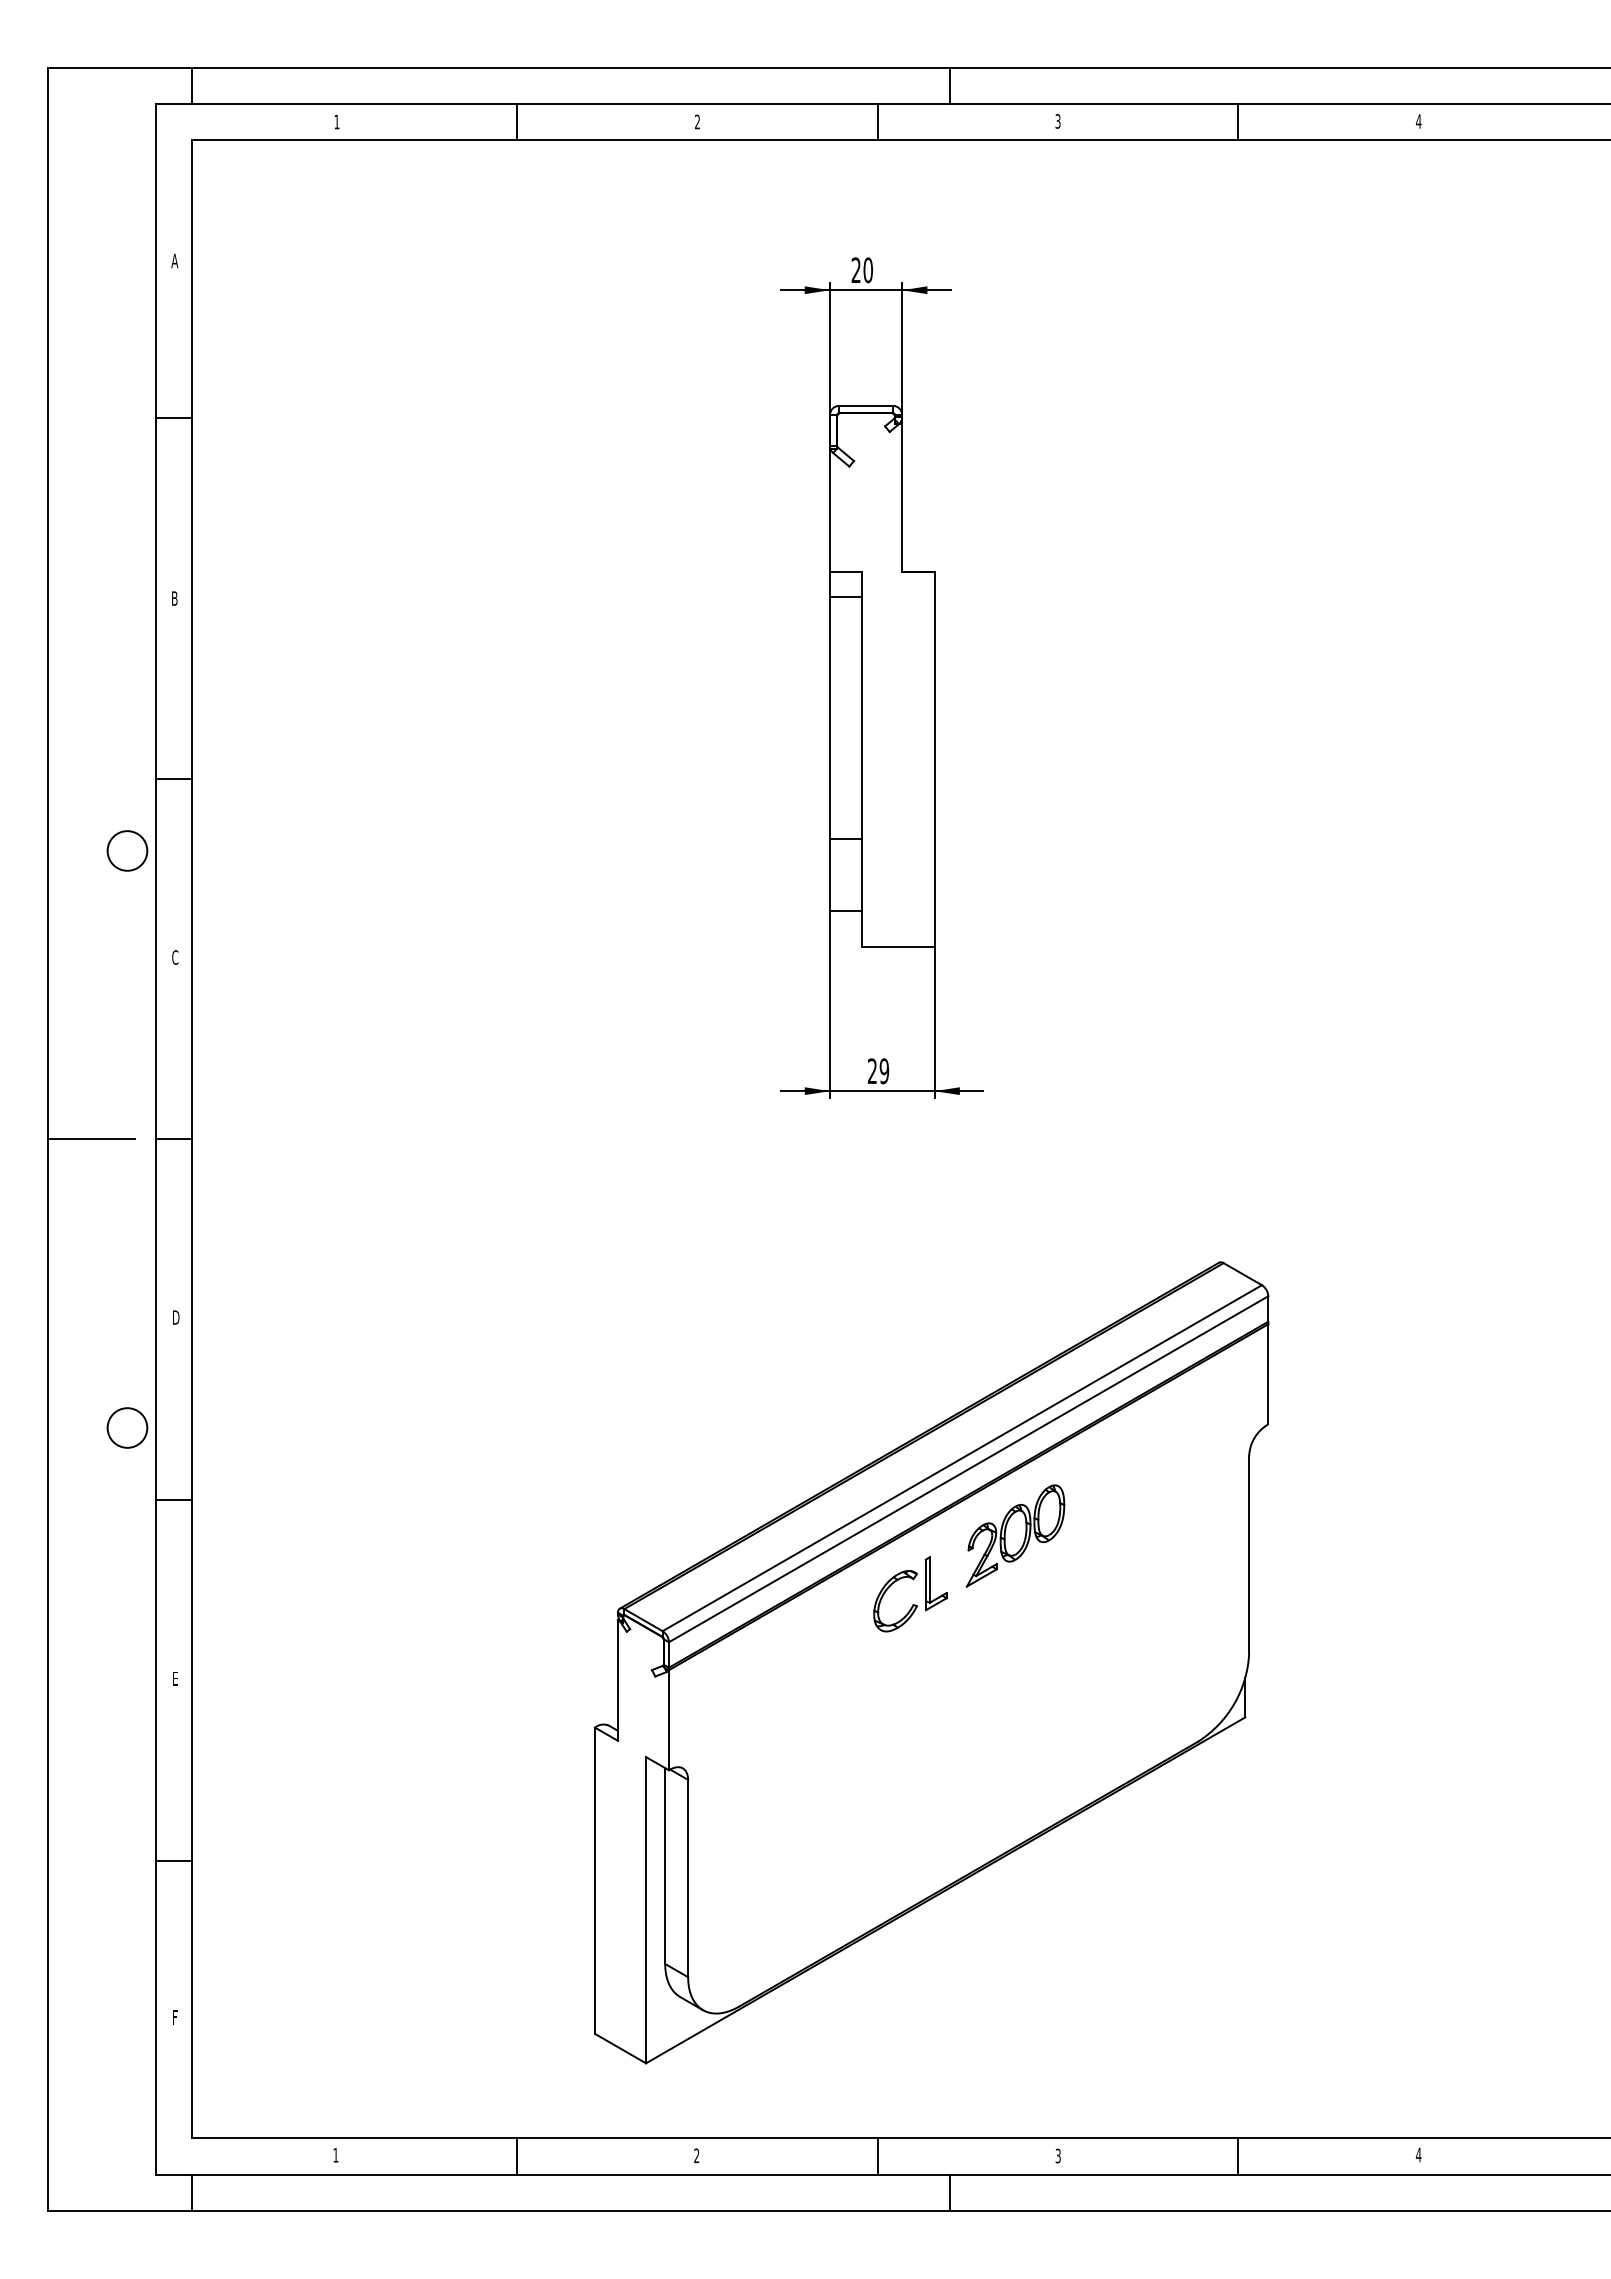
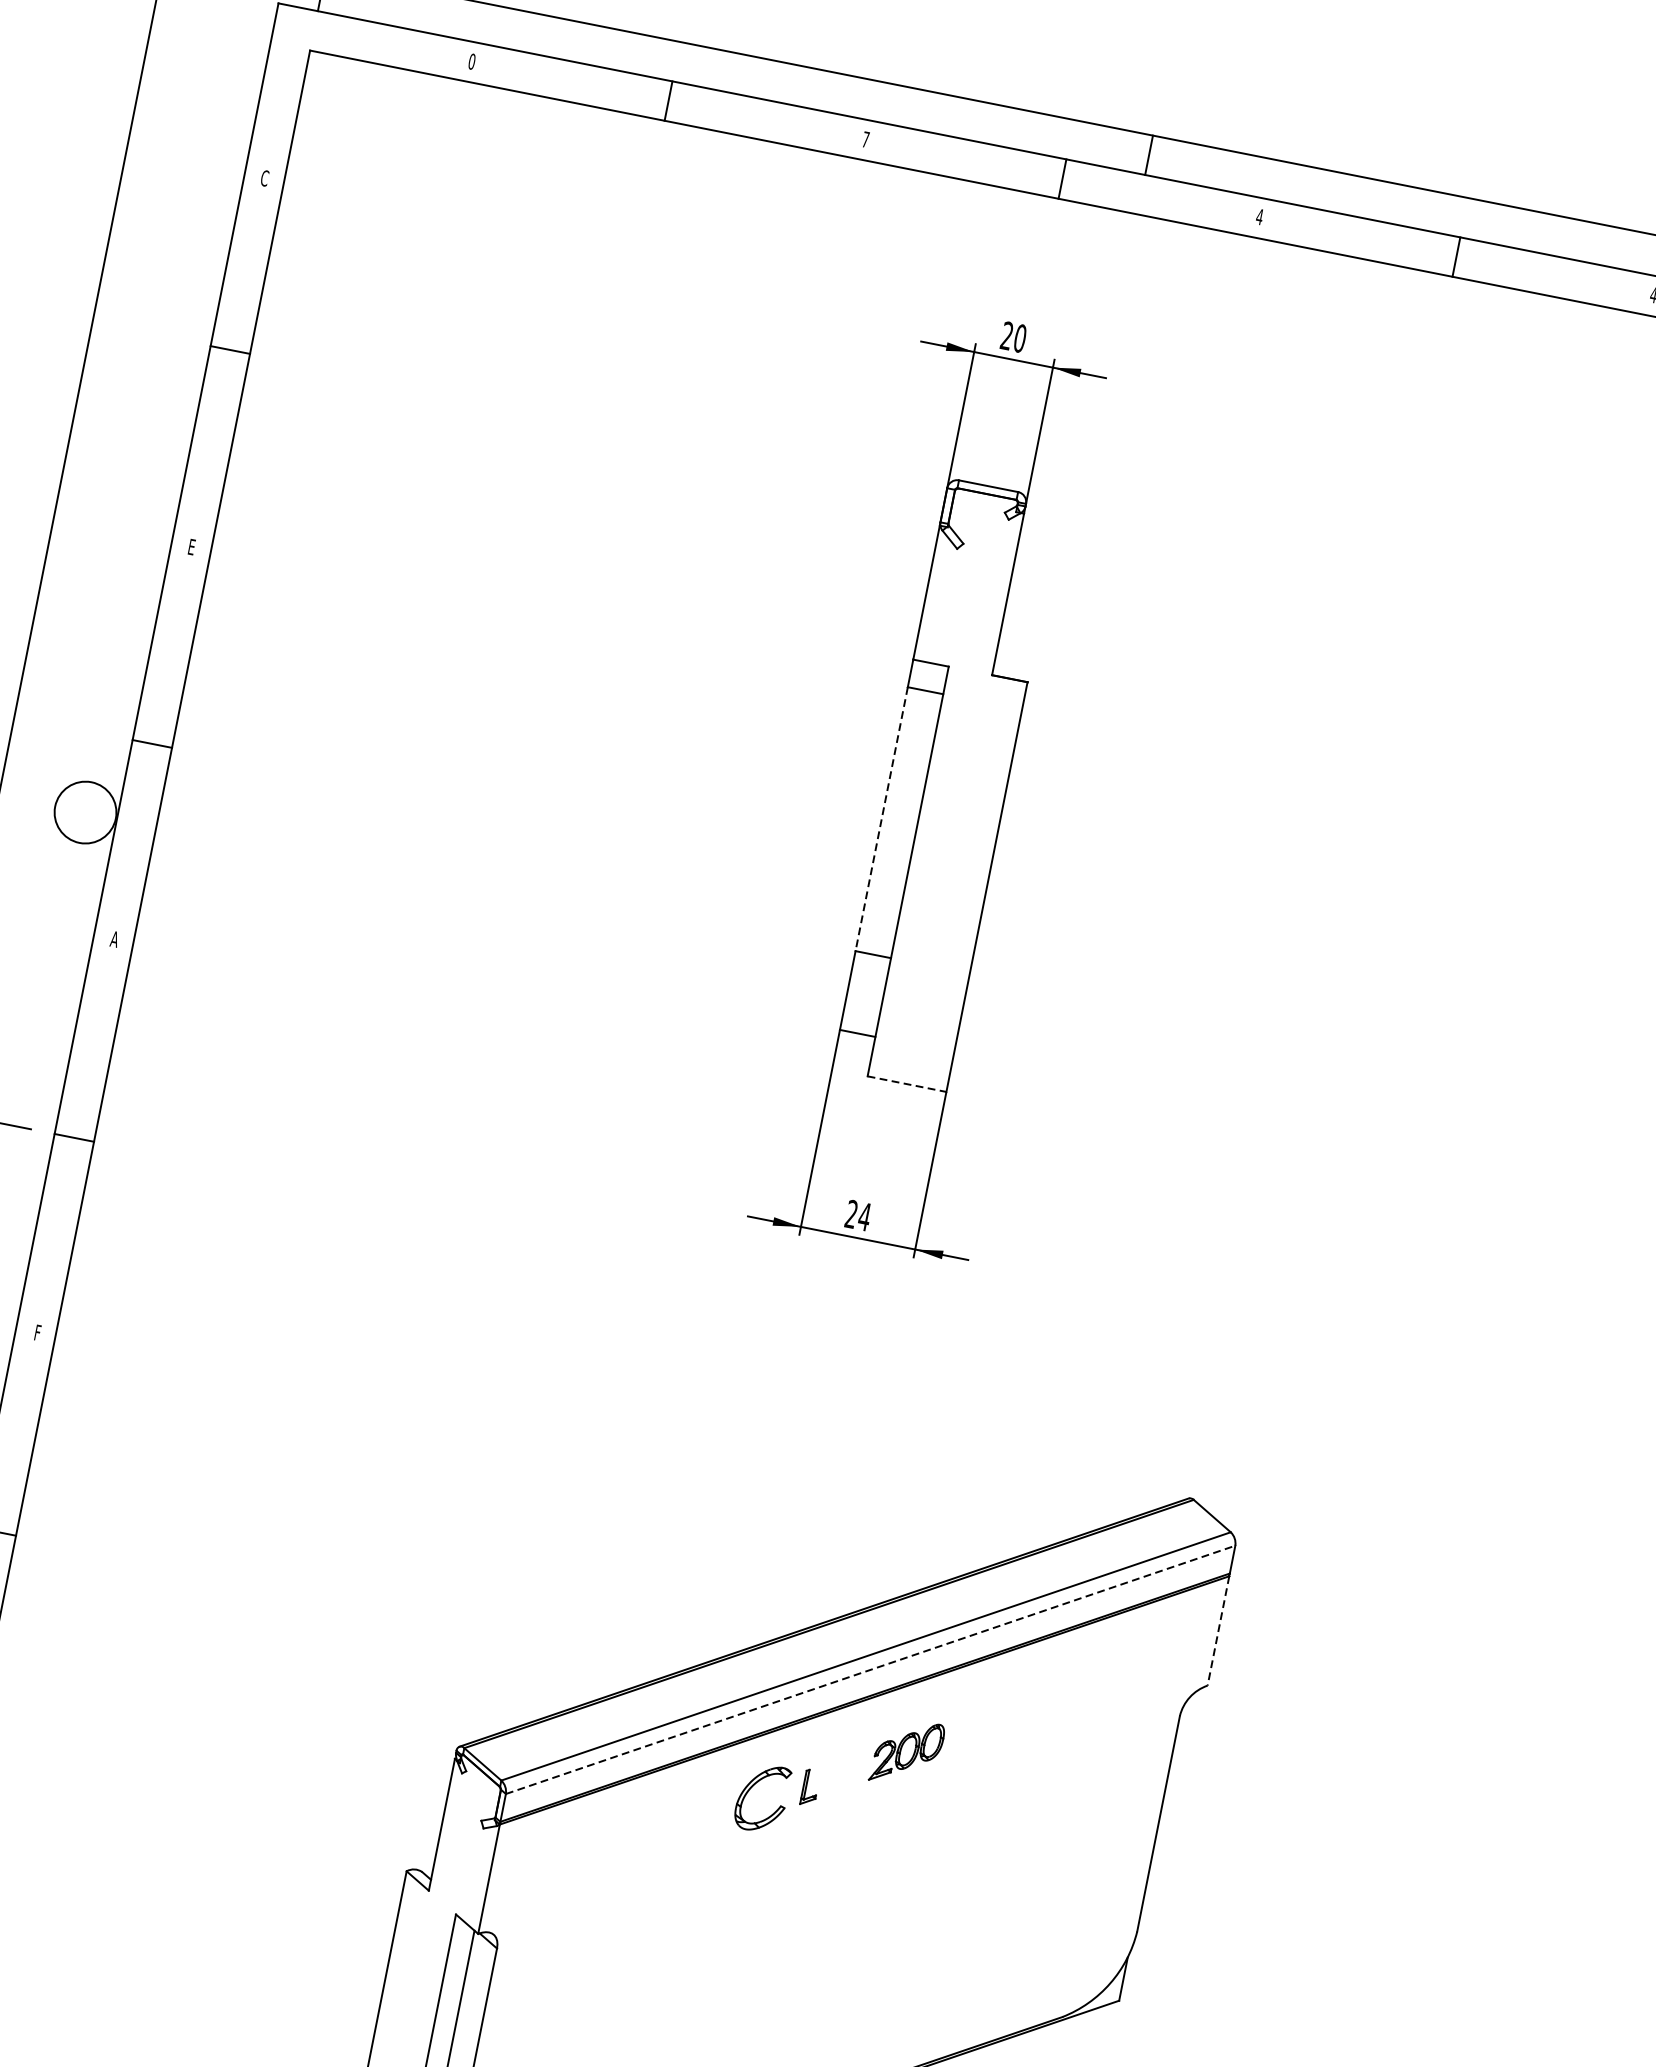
text: (336, 121) -> (471, 61), 1 -> 0
text: (697, 121) -> (865, 139), 2 -> 7
text: (1057, 121) -> (1259, 216), 3 -> 4
text: (174, 260) -> (264, 177), A -> C
text: (174, 598) -> (191, 546), B -> E
line: (830, 717) -> (882, 818), solid -> dashed
circle: (127, 850) -> (85, 812), size x1.4
line: (899, 946) -> (908, 1083), solid -> dashed
text: (174, 957) -> (113, 939), C -> A
text: (884, 1071) -> (864, 1217), 29 -> 24
text: (176, 1317) -> (38, 1332), D -> F
line: (1268, 1374) -> (1218, 1631), solid -> dashed
line: (968, 1469) -> (870, 1670), solid -> dashed
part: (1015, 1535) -> (907, 1752), size x0.6
part: (935, 1583) -> (809, 1787), size x0.6

